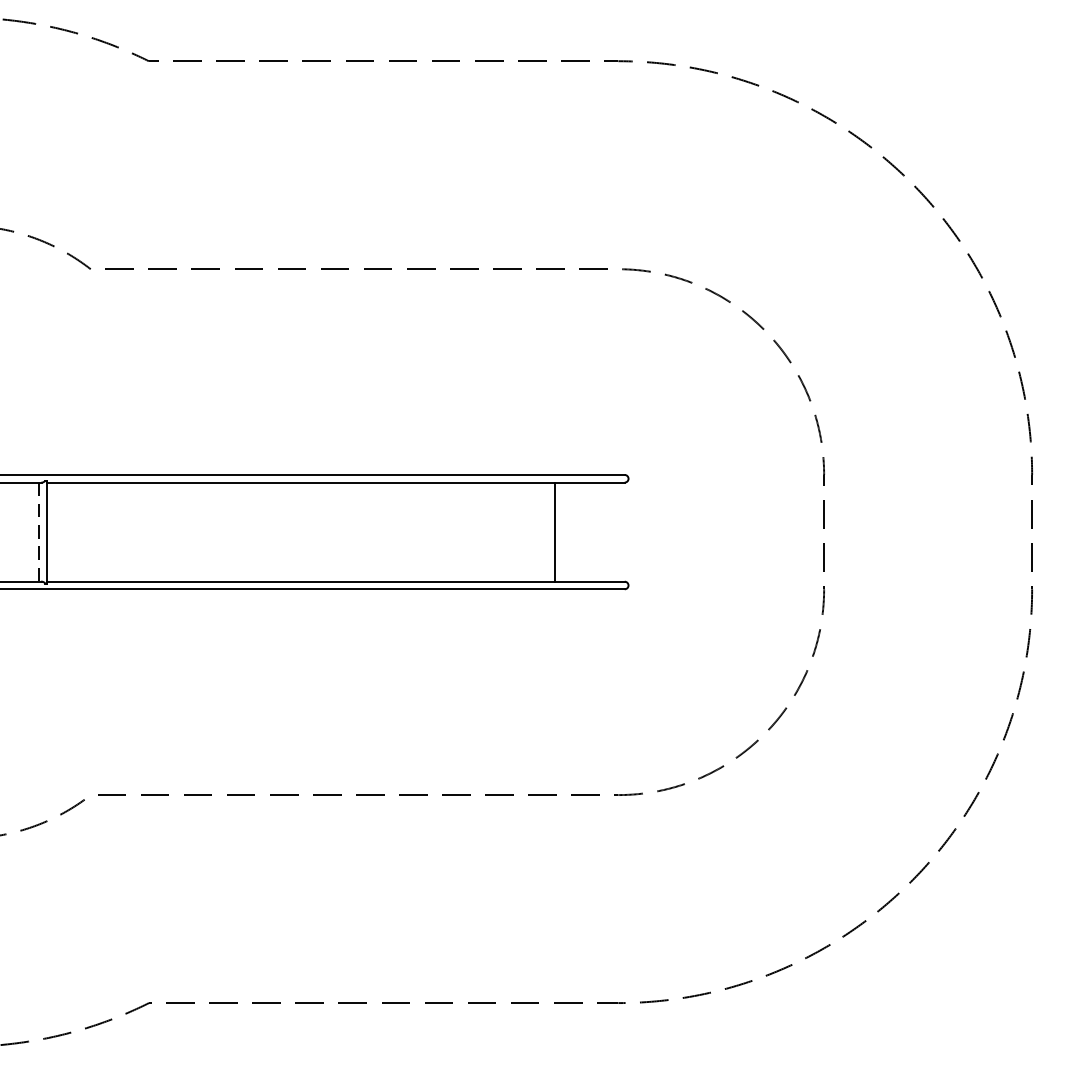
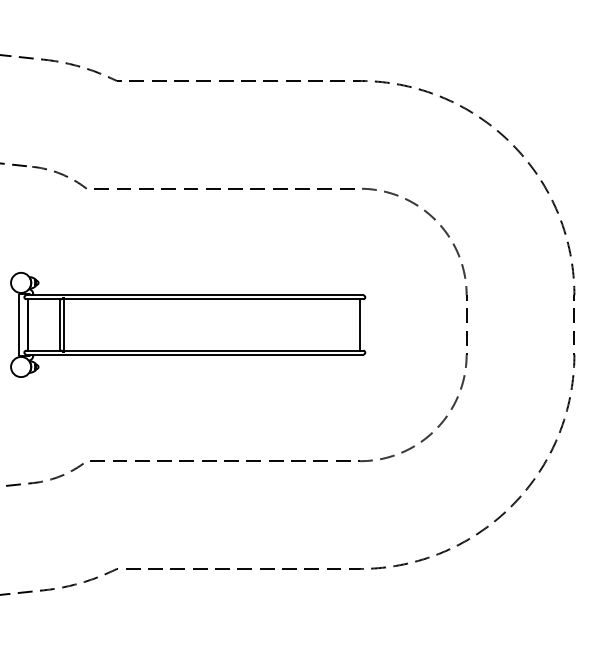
line: (38, 531) -> (59, 324), dashed -> solid
line: (555, 531) -> (360, 324), moved

